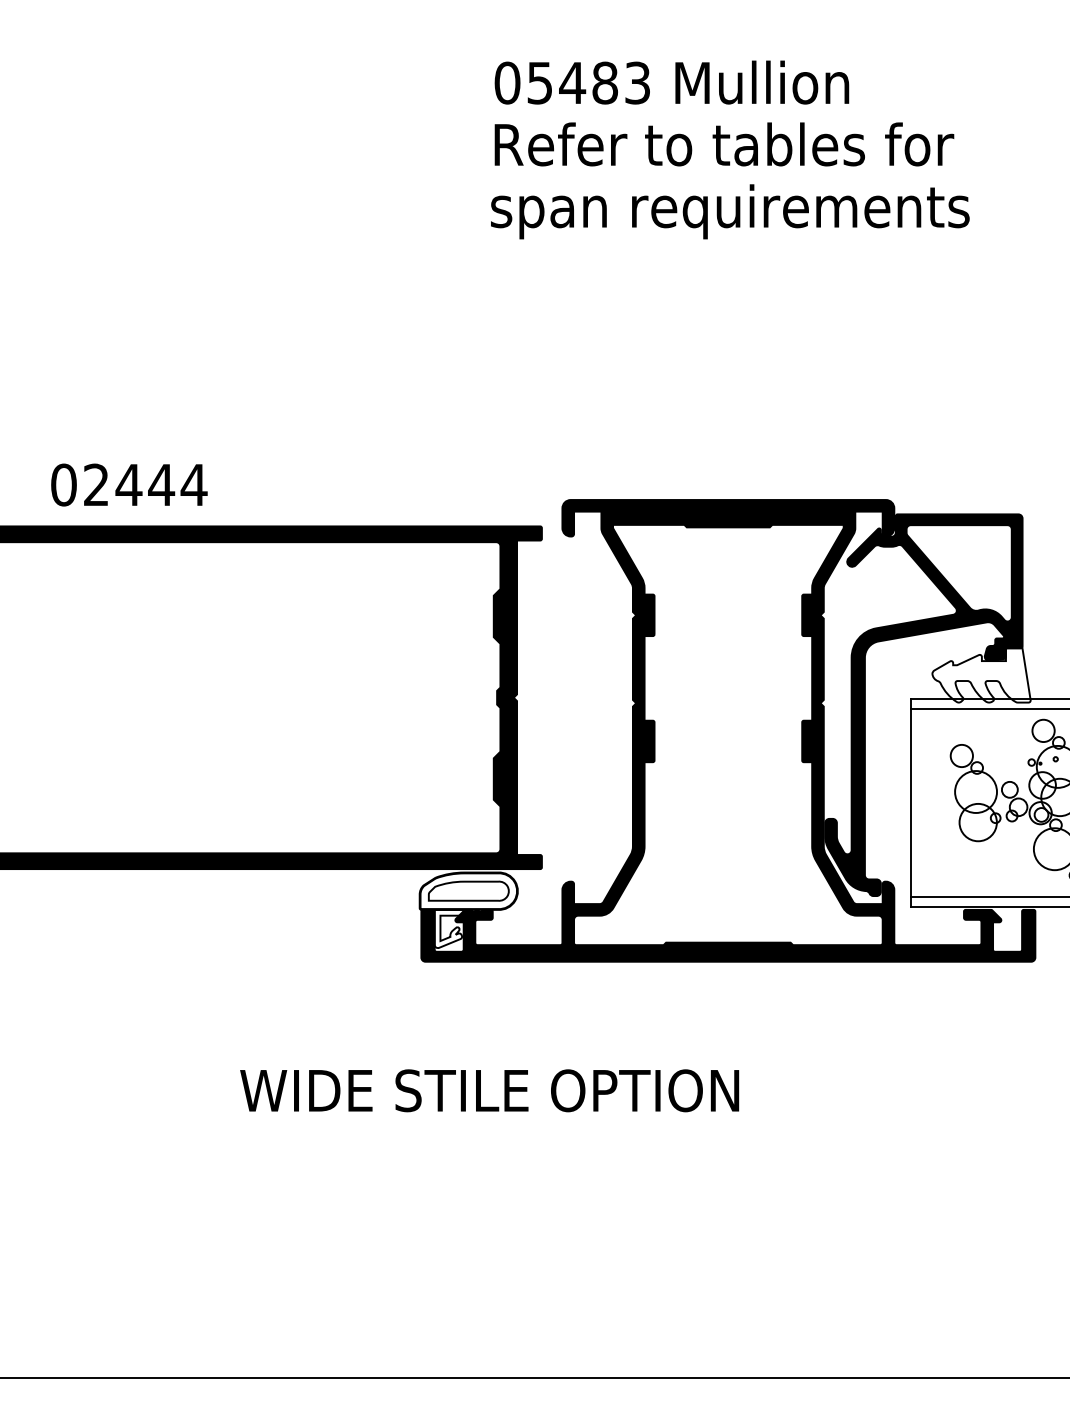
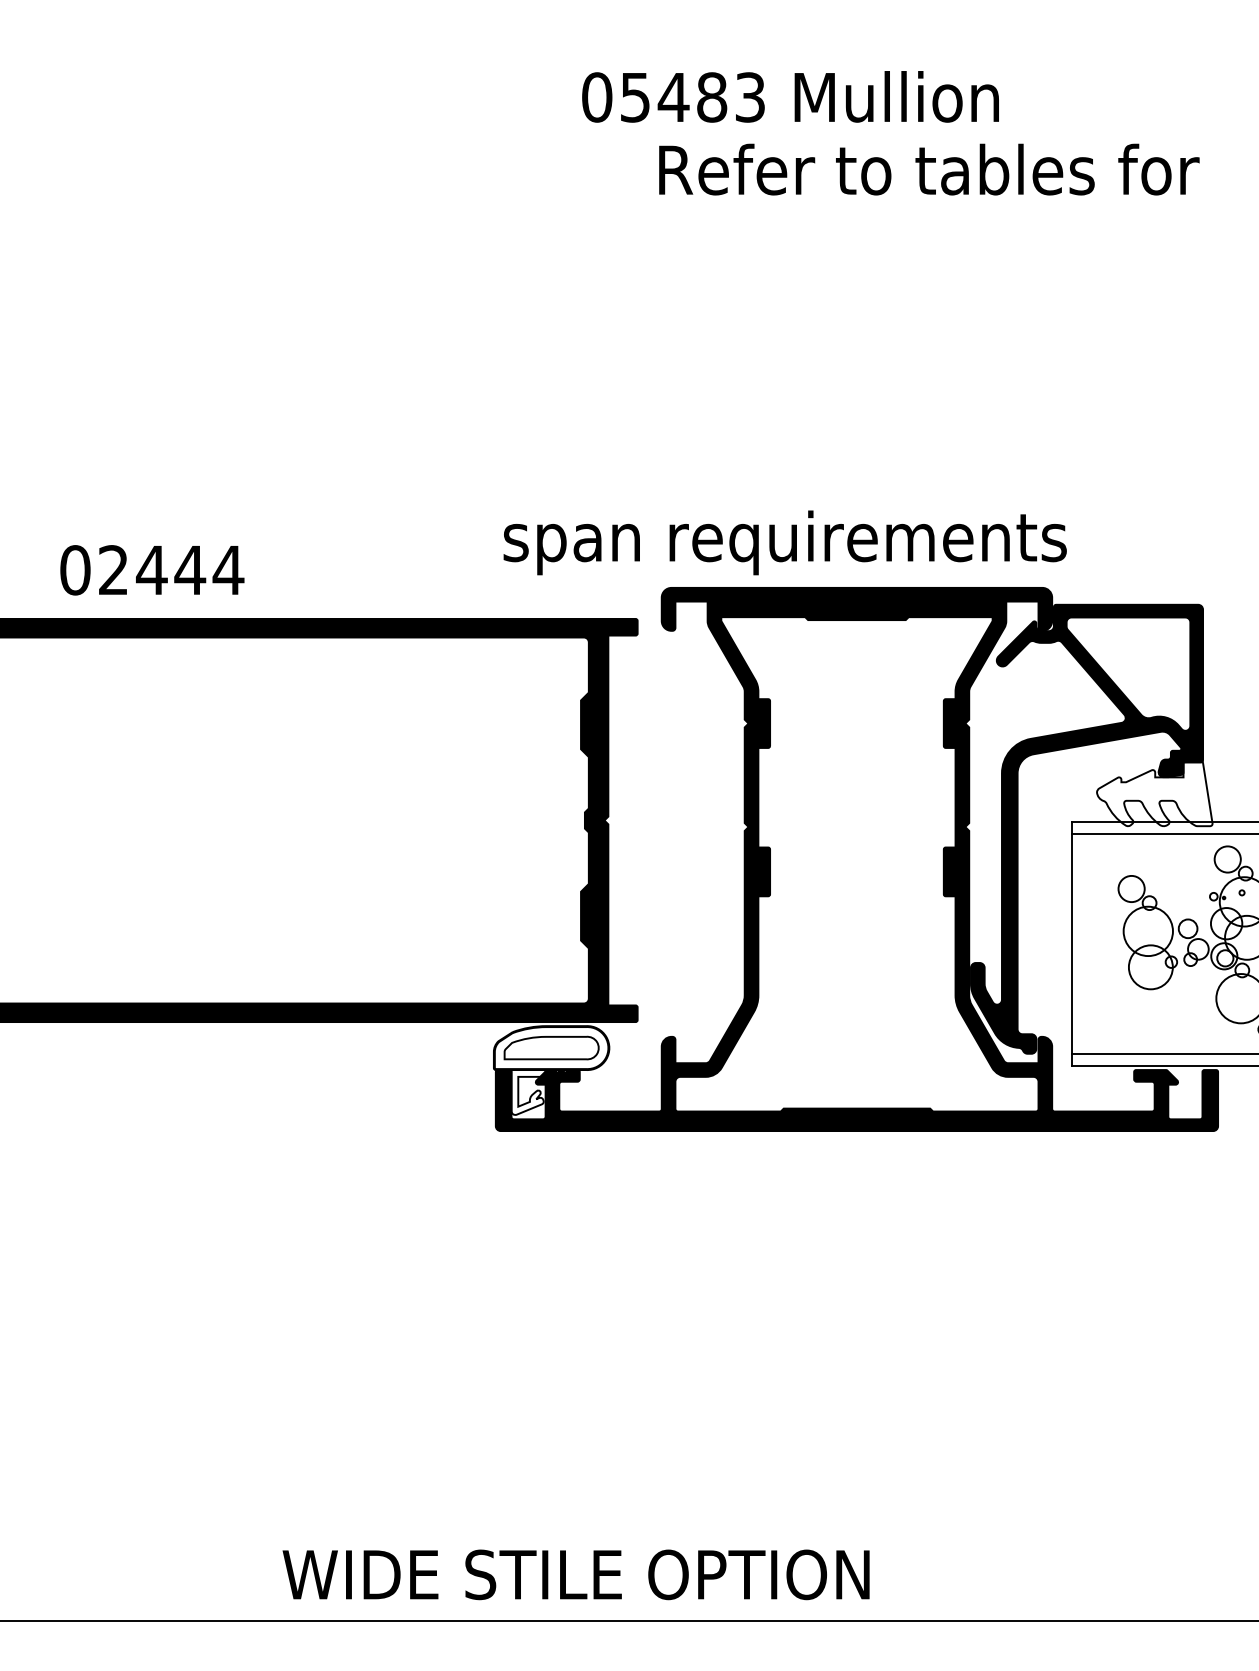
text: (724, 144) -> (929, 169), moved
text: (729, 211) -> (784, 542), moved
text: (489, 1090) -> (575, 1574), moved

